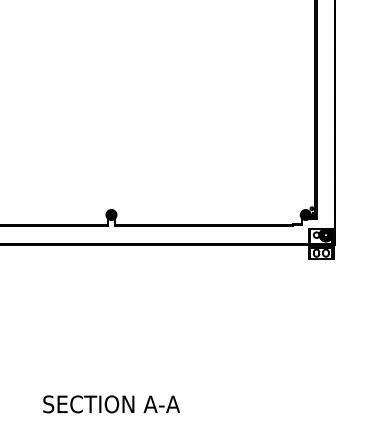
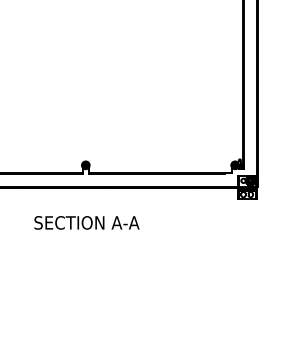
text: (111, 403) -> (86, 222), moved

